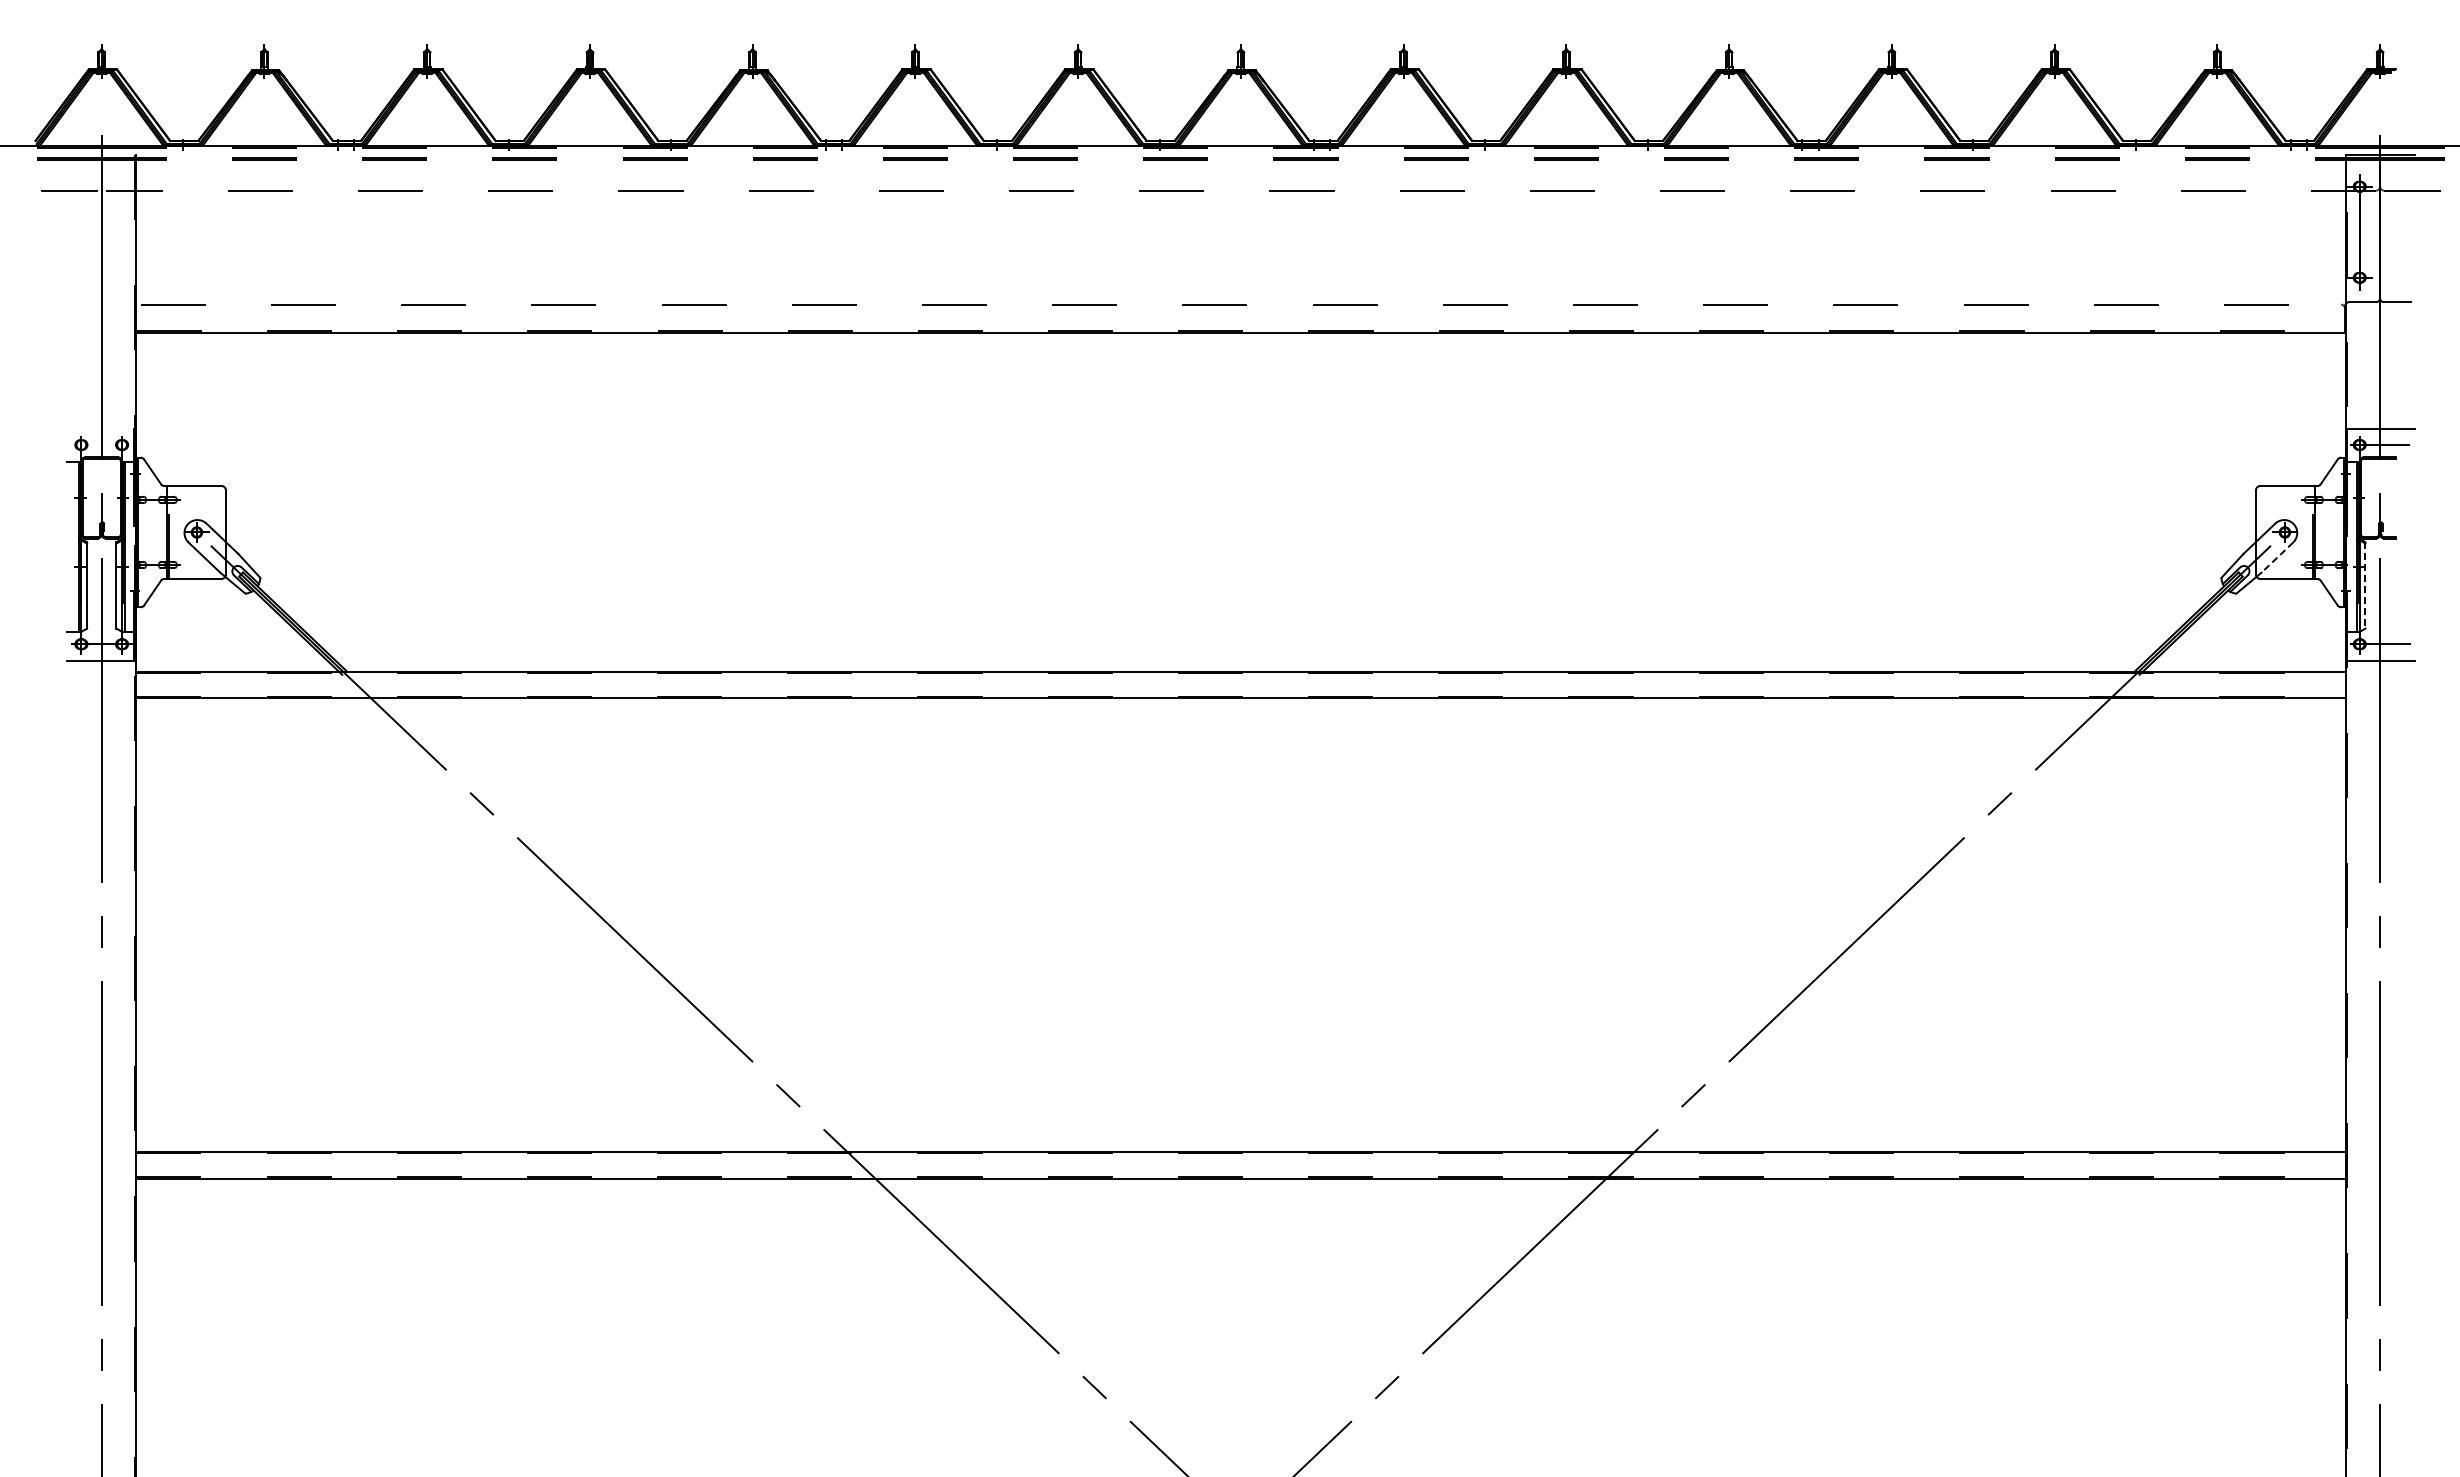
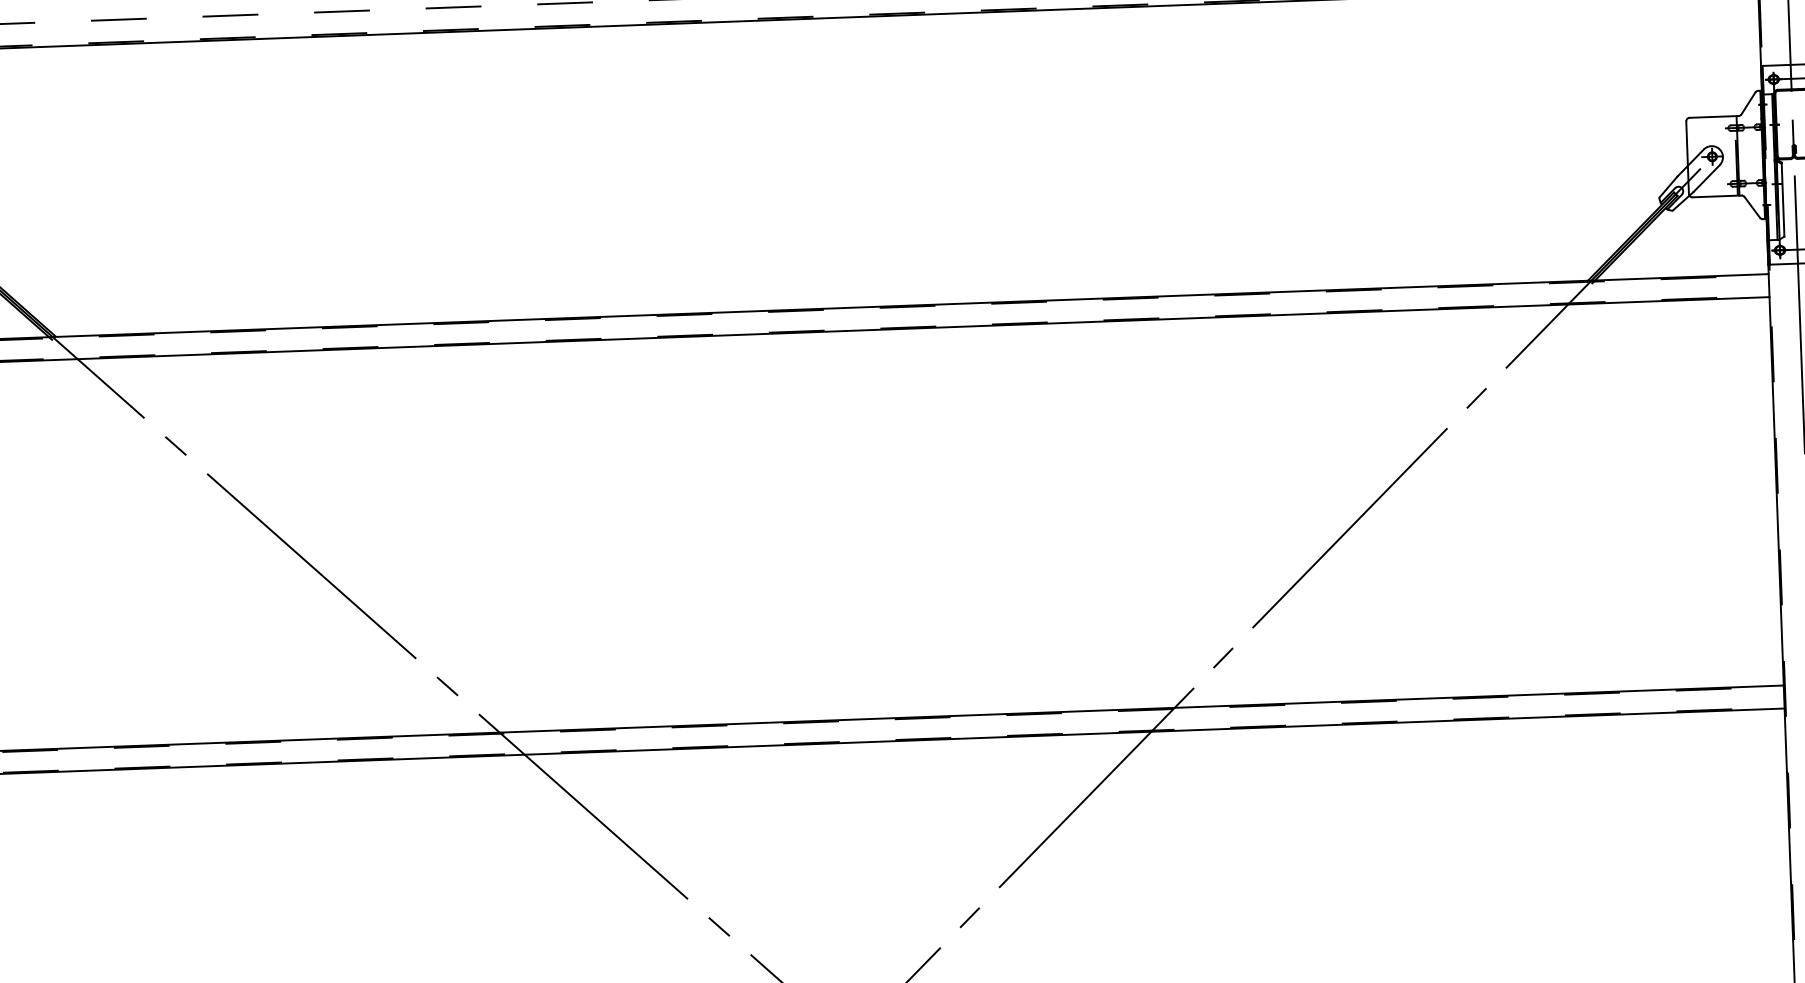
line: (2277, 557) -> (1706, 178), dashed -> solid
line: (2365, 585) -> (1783, 199), dashed -> solid

